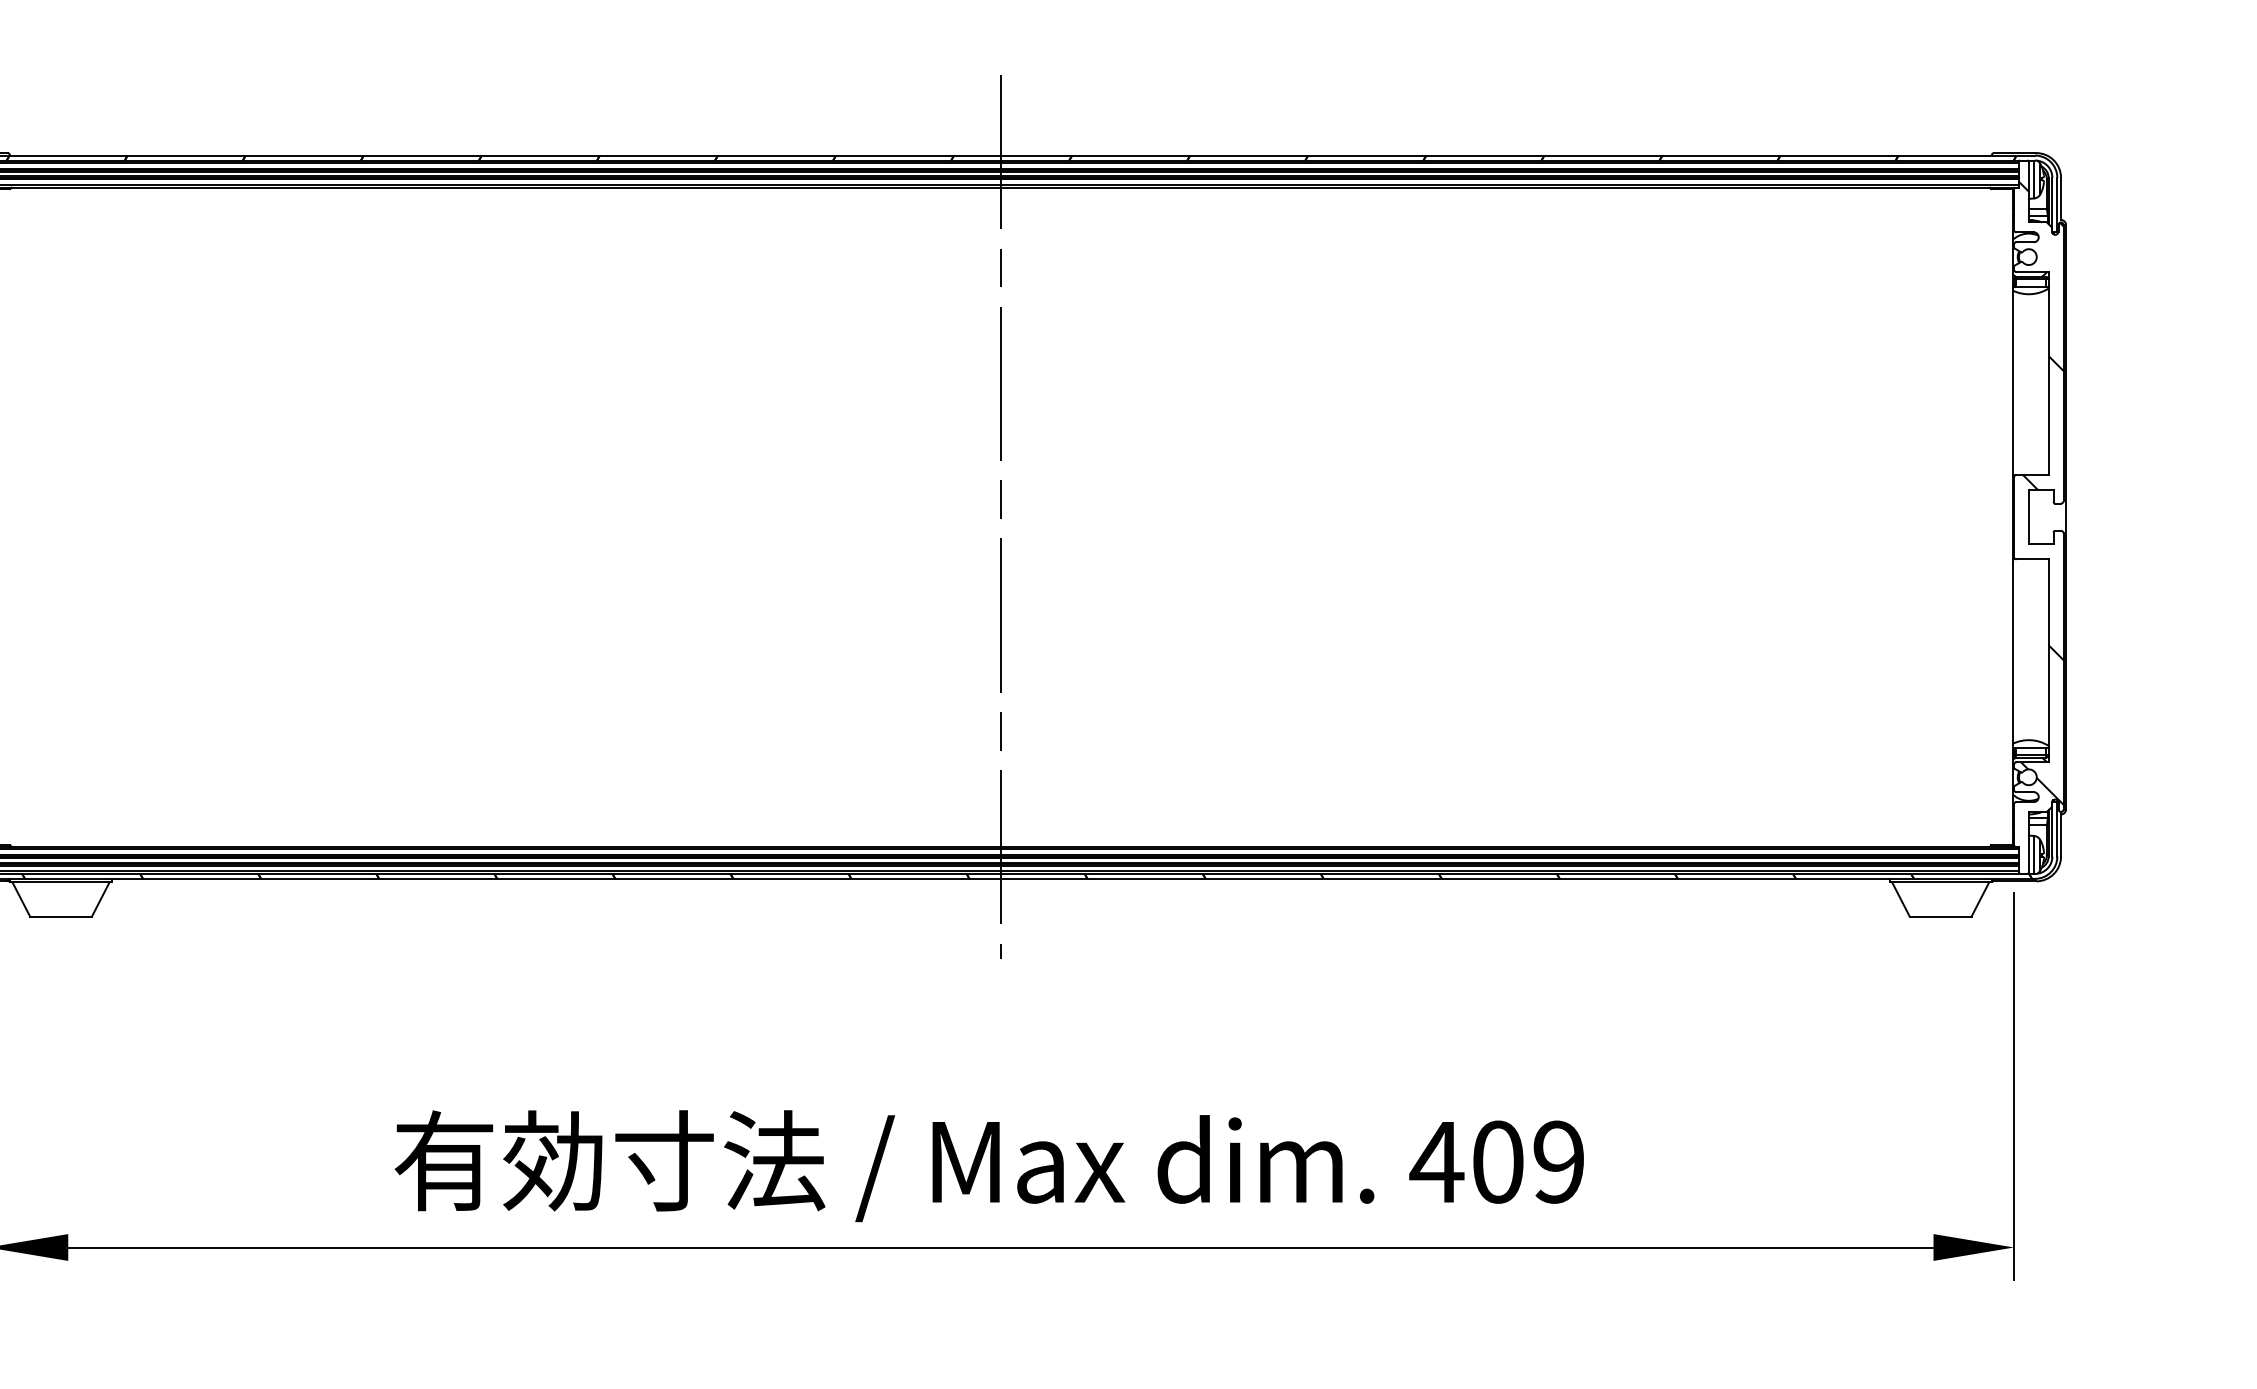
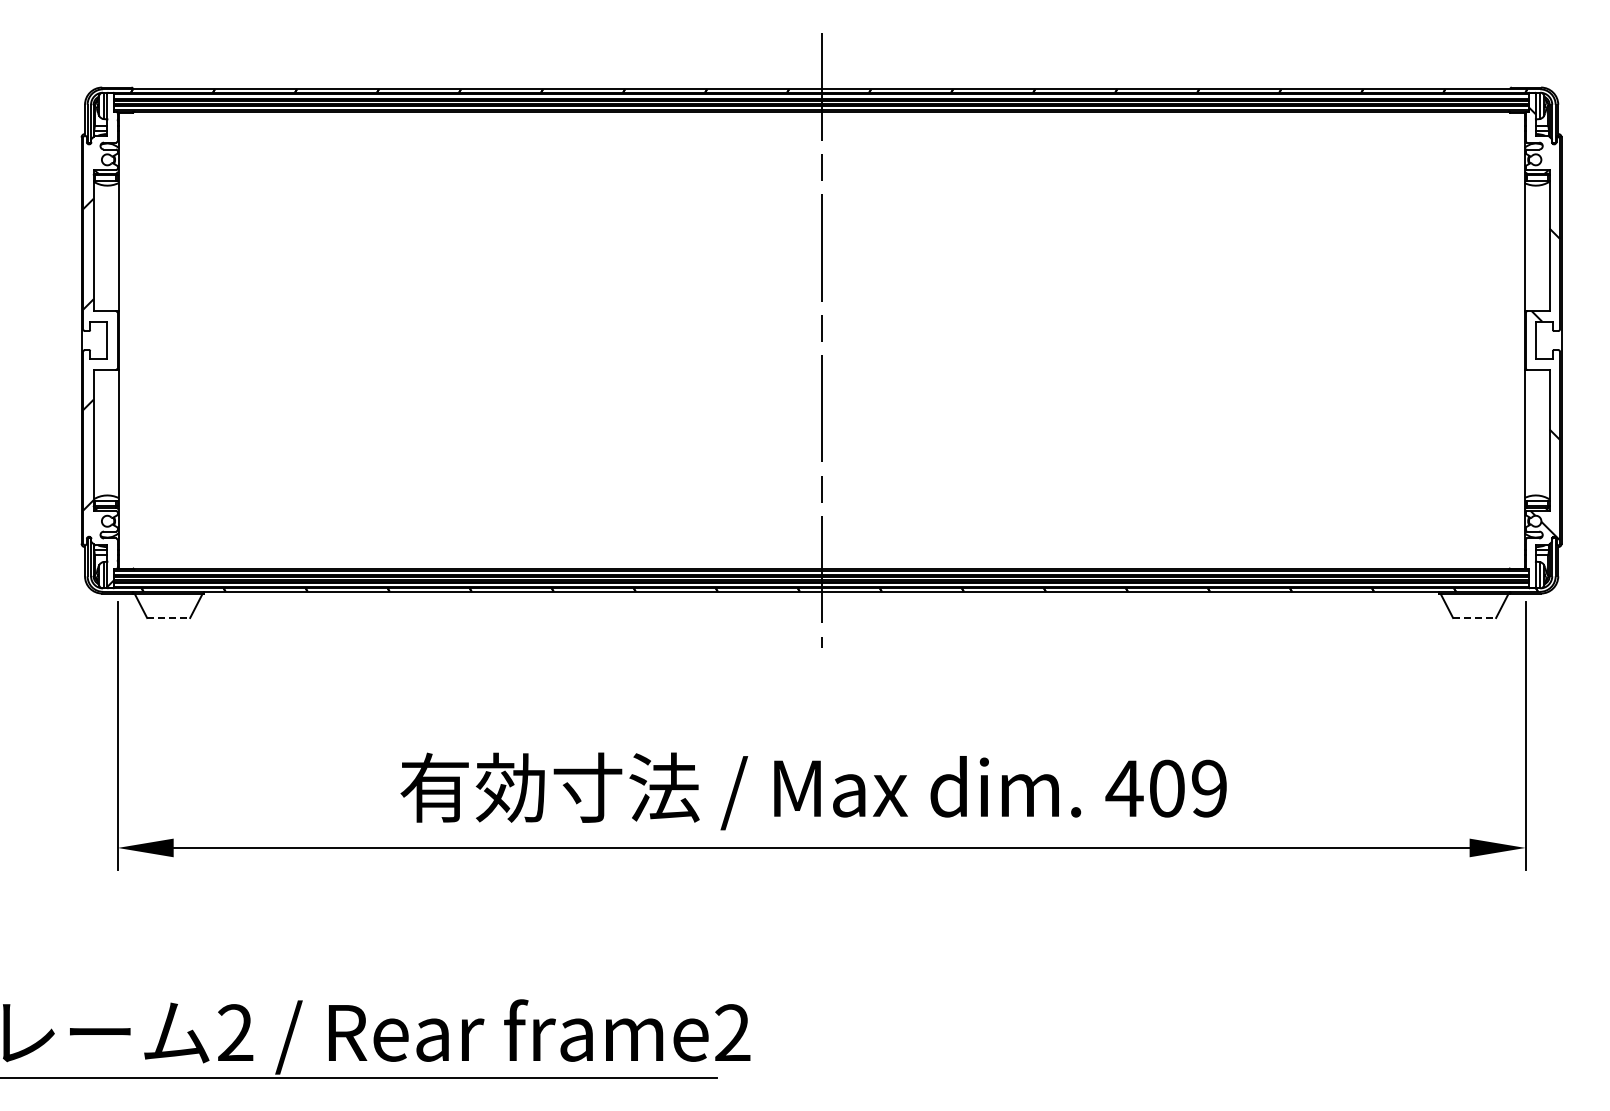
line: (60, 917) -> (168, 618), solid -> dashed
line: (1940, 917) -> (1474, 618), solid -> dashed

